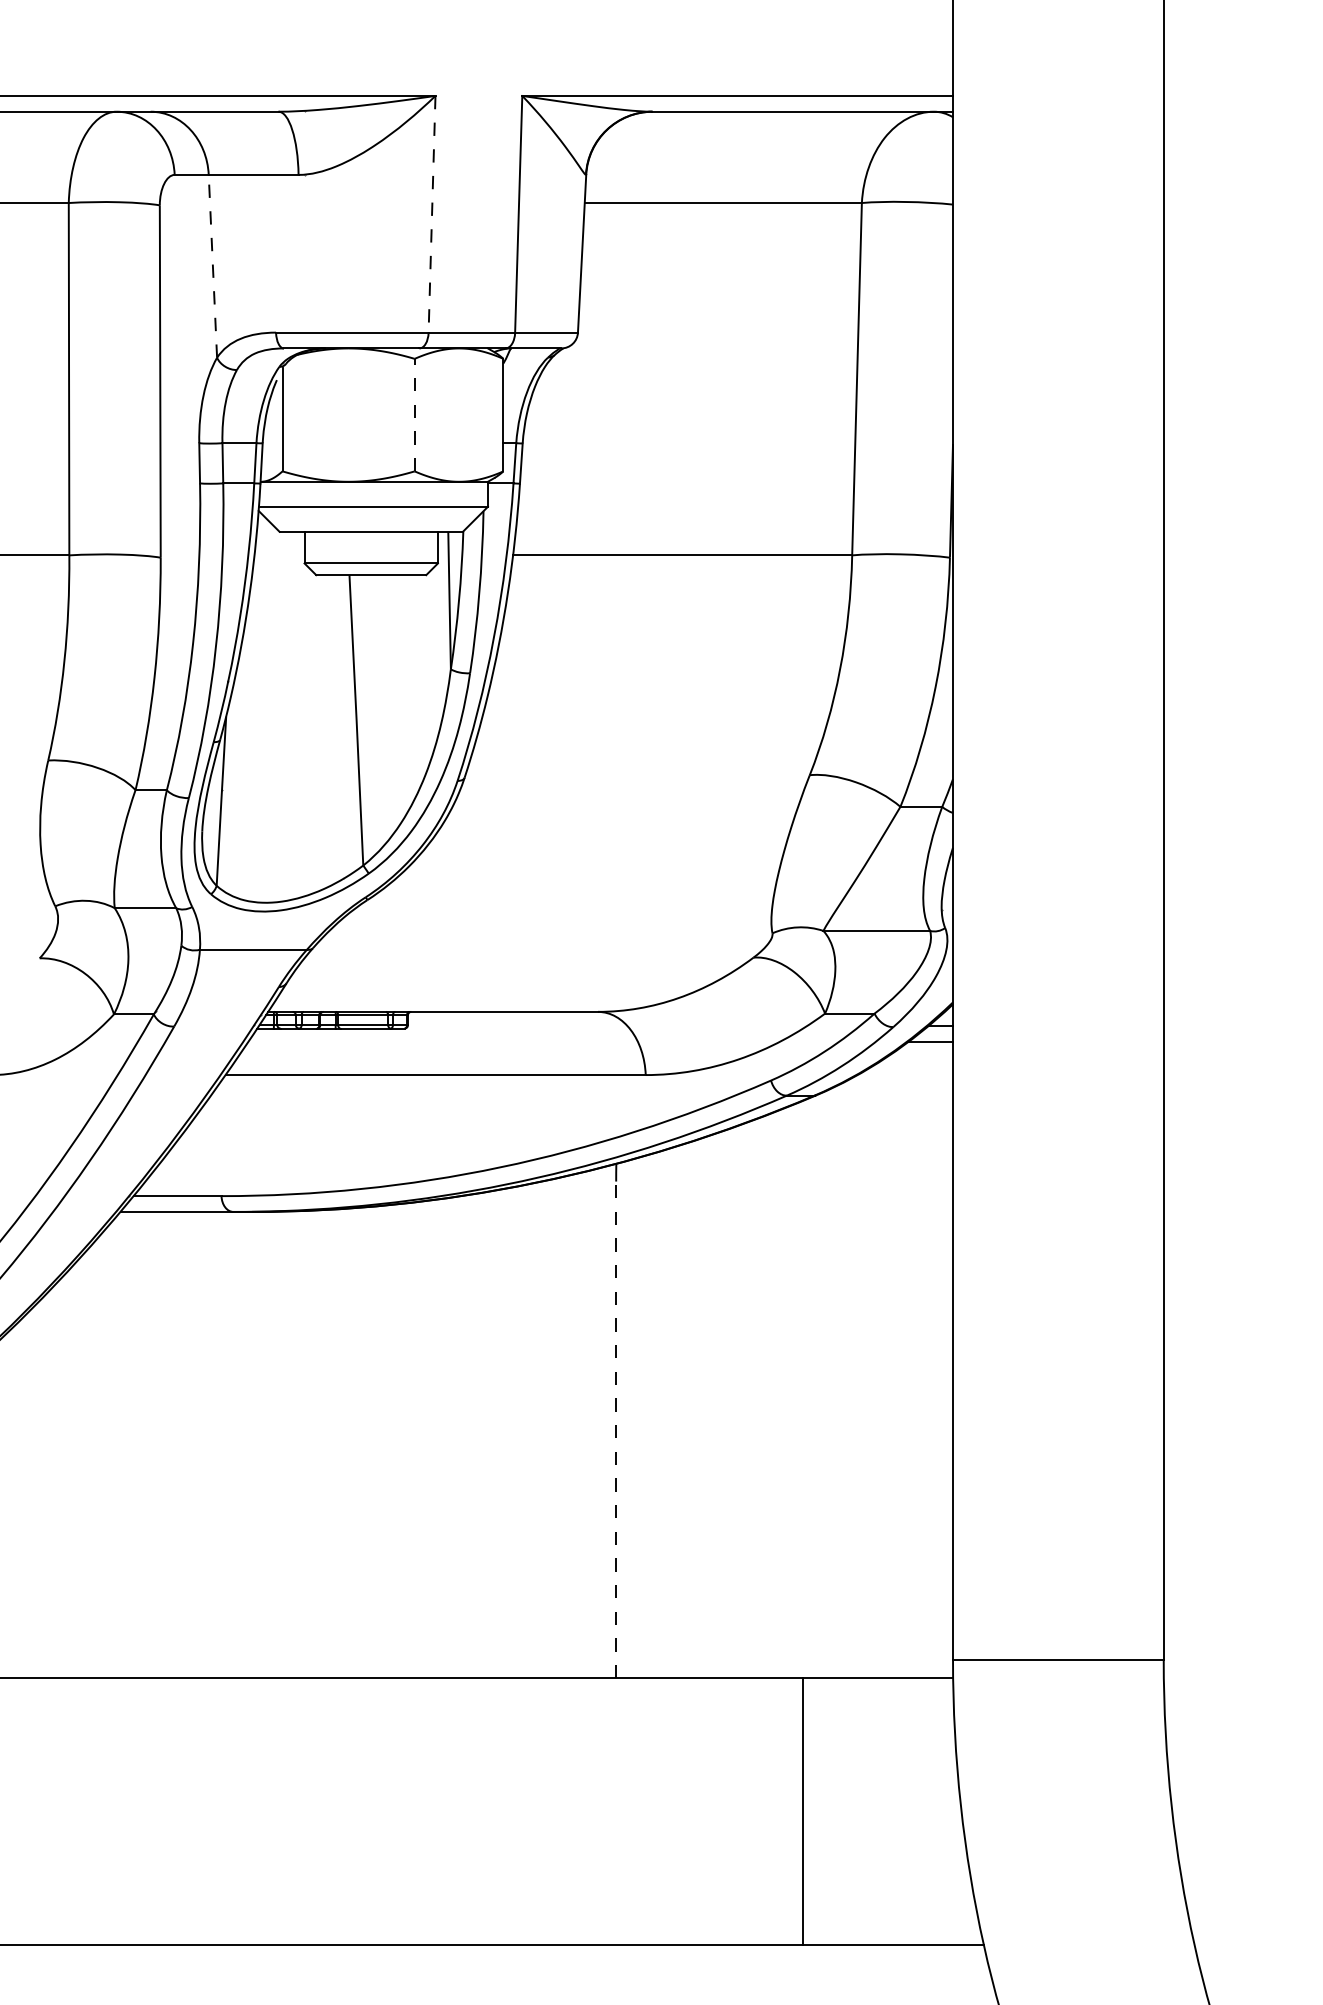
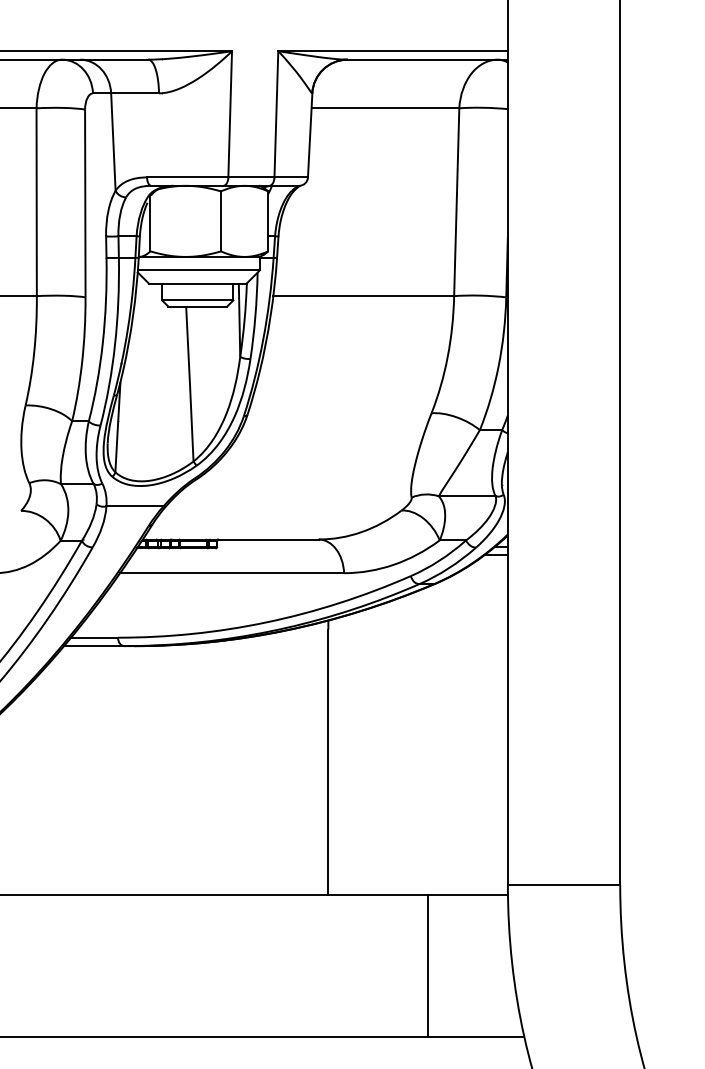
line: (432, 214) -> (230, 114), dashed -> solid
line: (213, 267) -> (113, 142), dashed -> solid
line: (413, 415) -> (220, 221), dashed -> solid
line: (616, 1428) -> (328, 761), dashed -> solid

